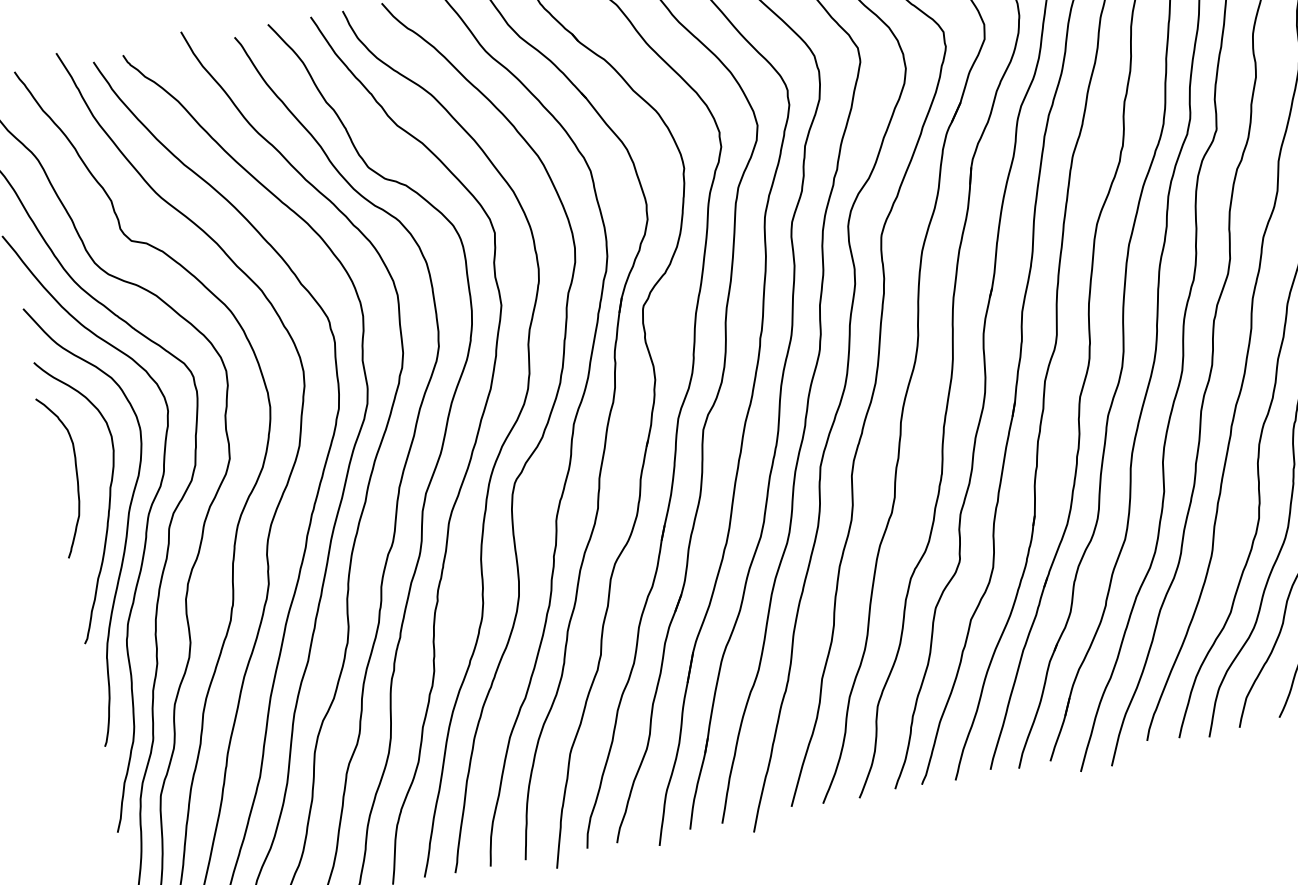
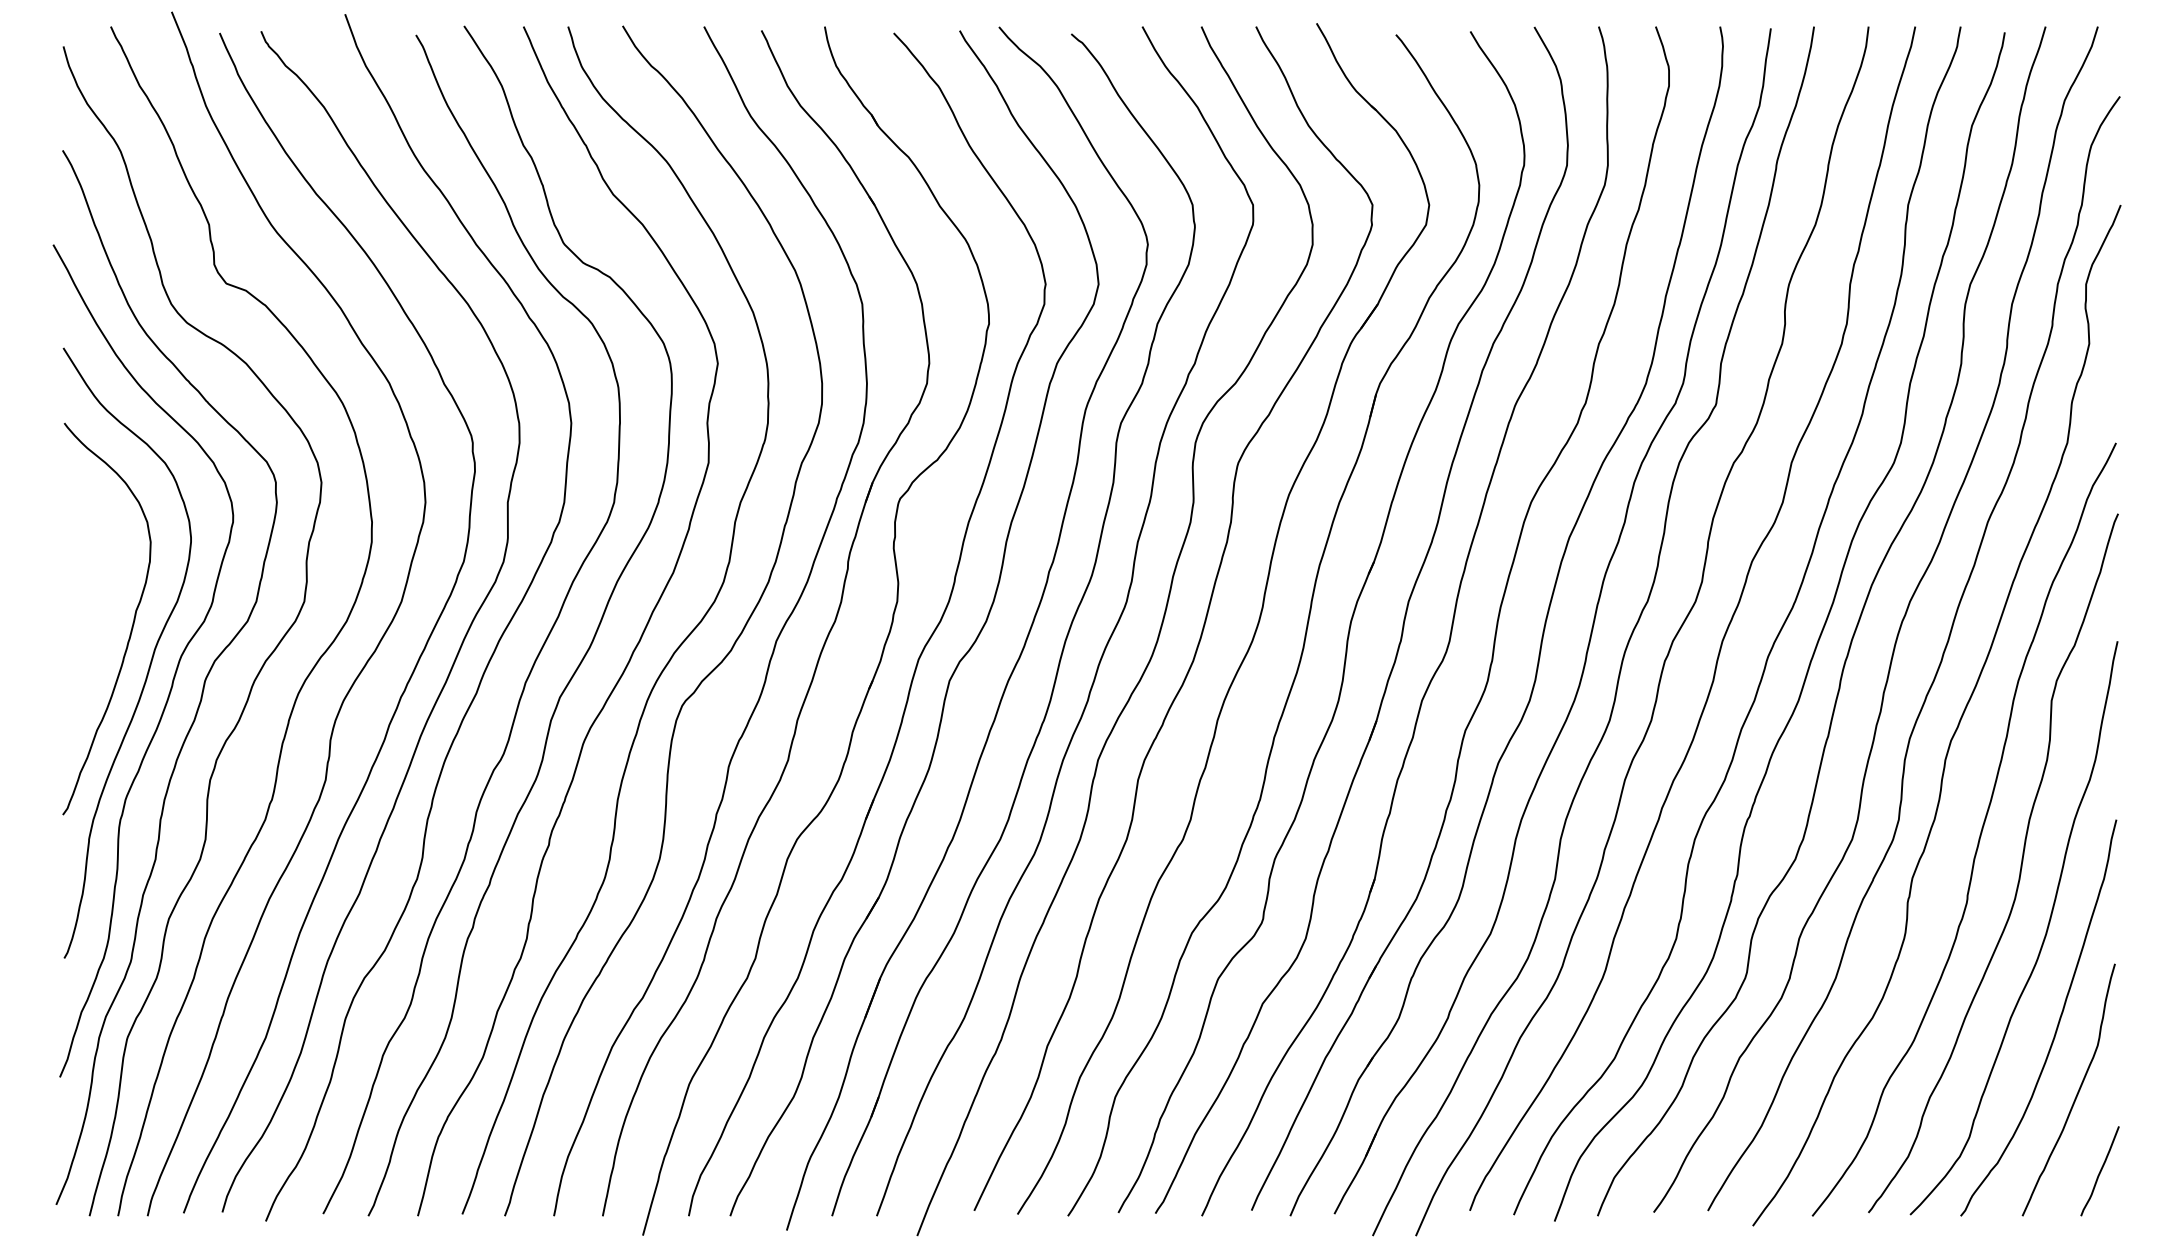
curve: (76, 473) -> (93, 583), removed

